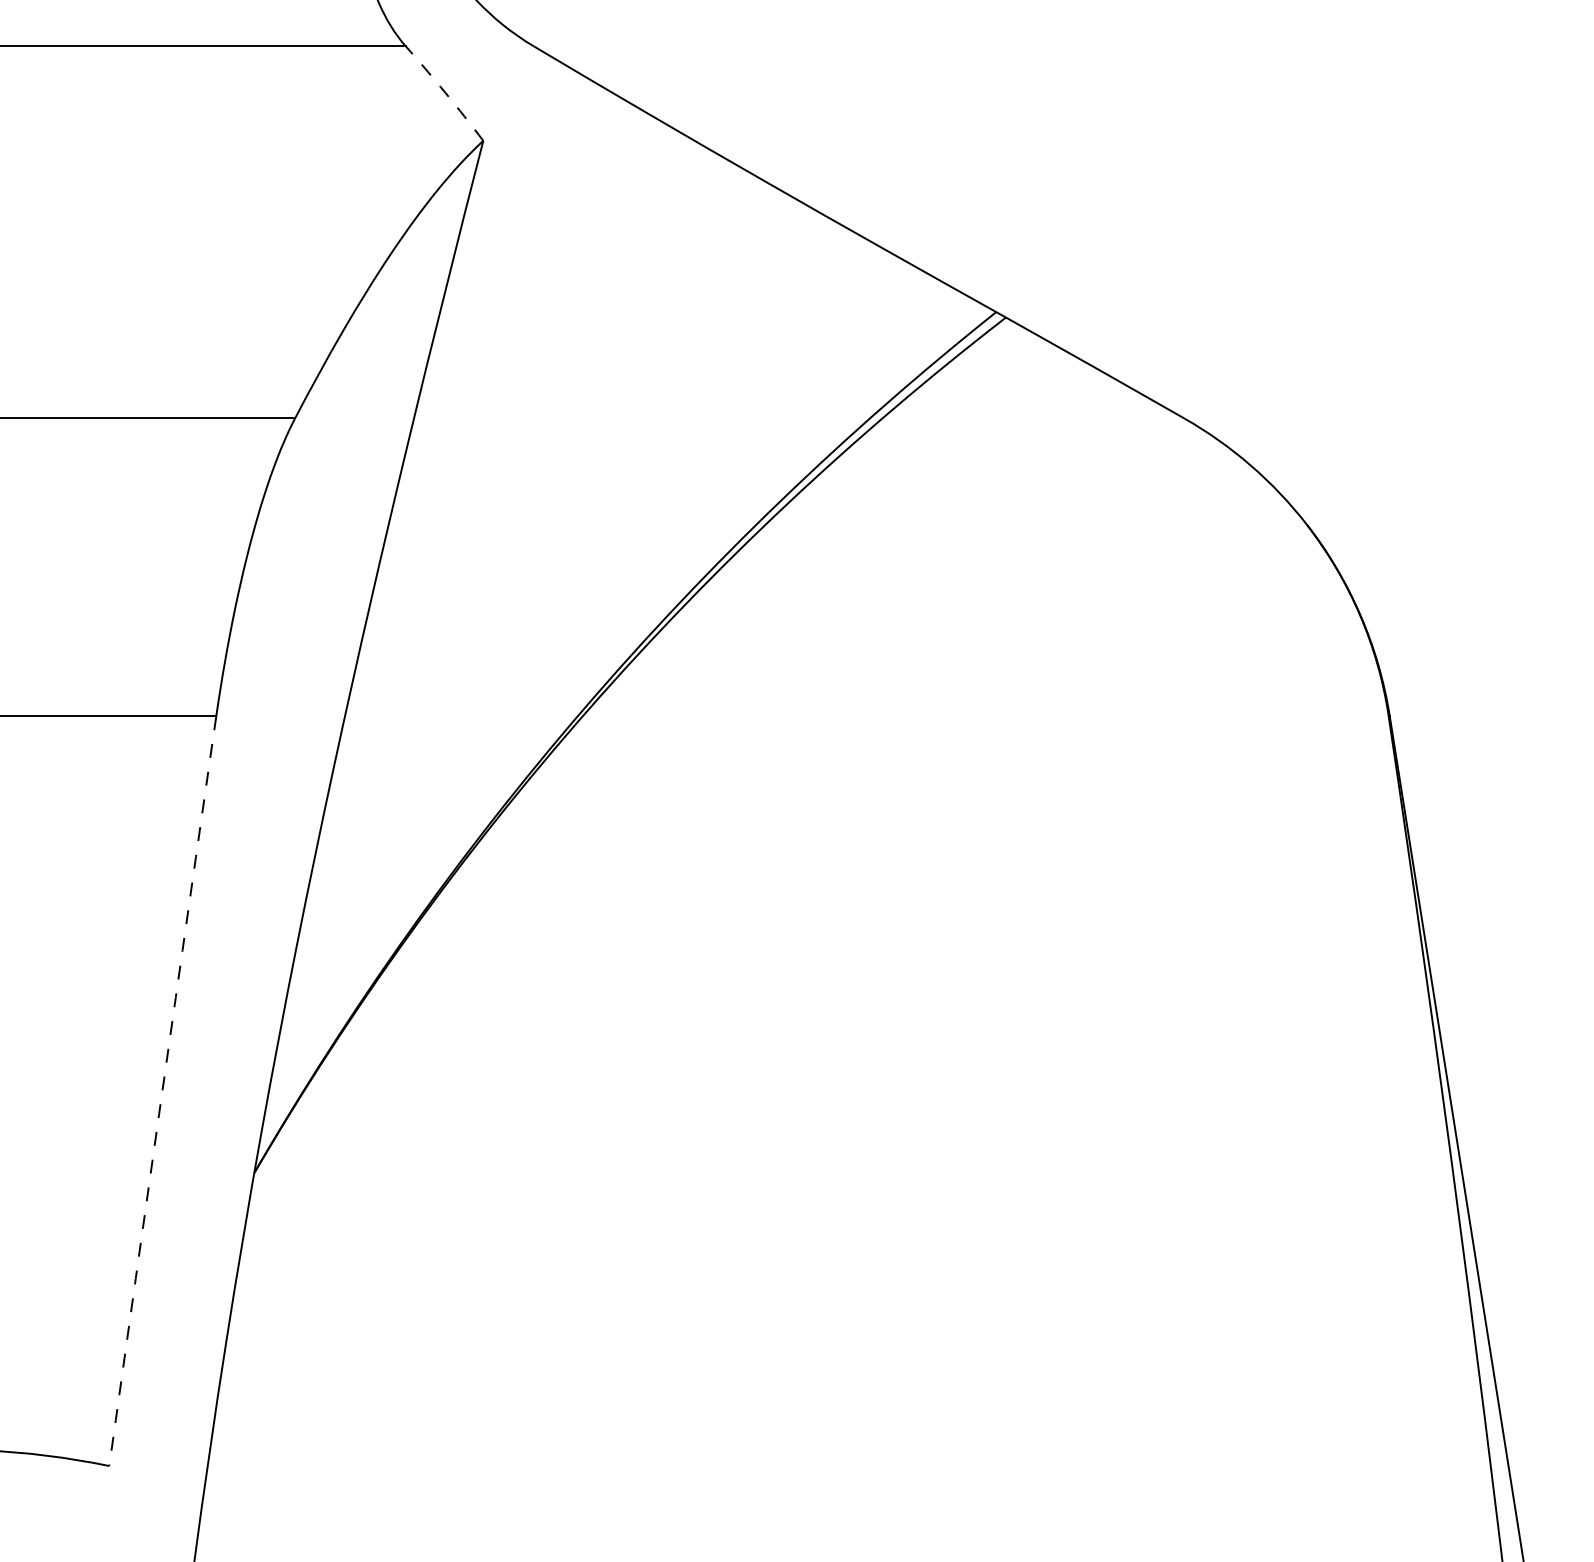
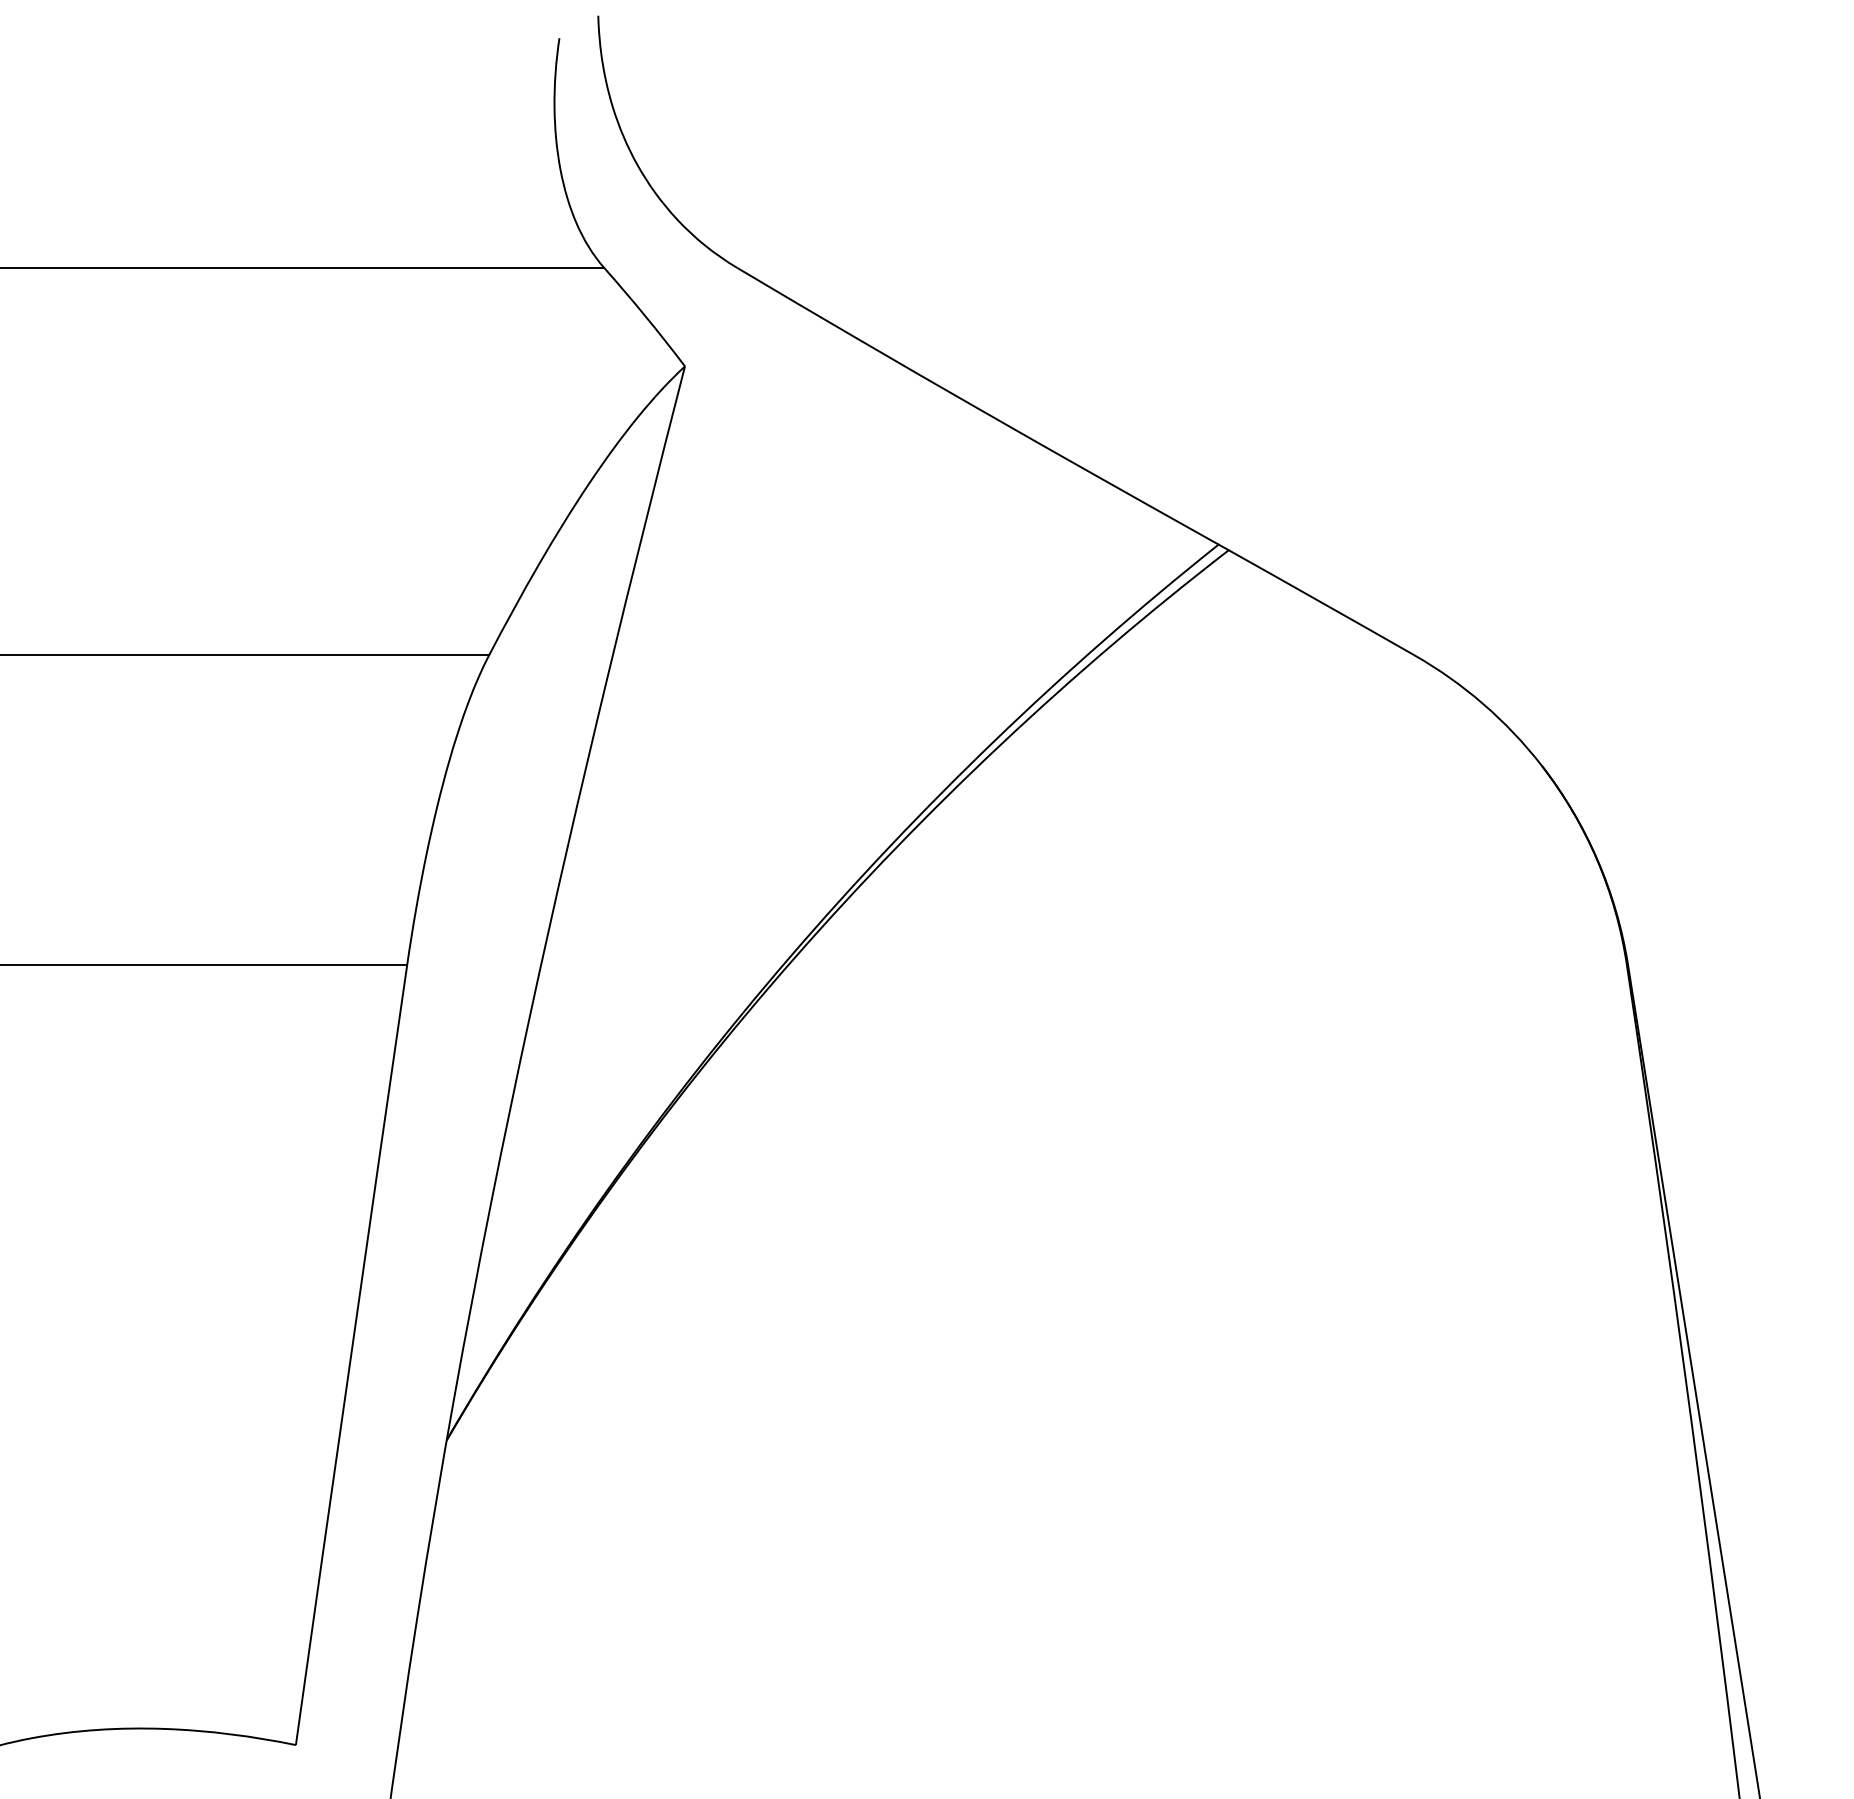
arc: (445, 92) -> (645, 316), dashed -> solid
arc: (162, 1091) -> (351, 1355), dashed -> solid

